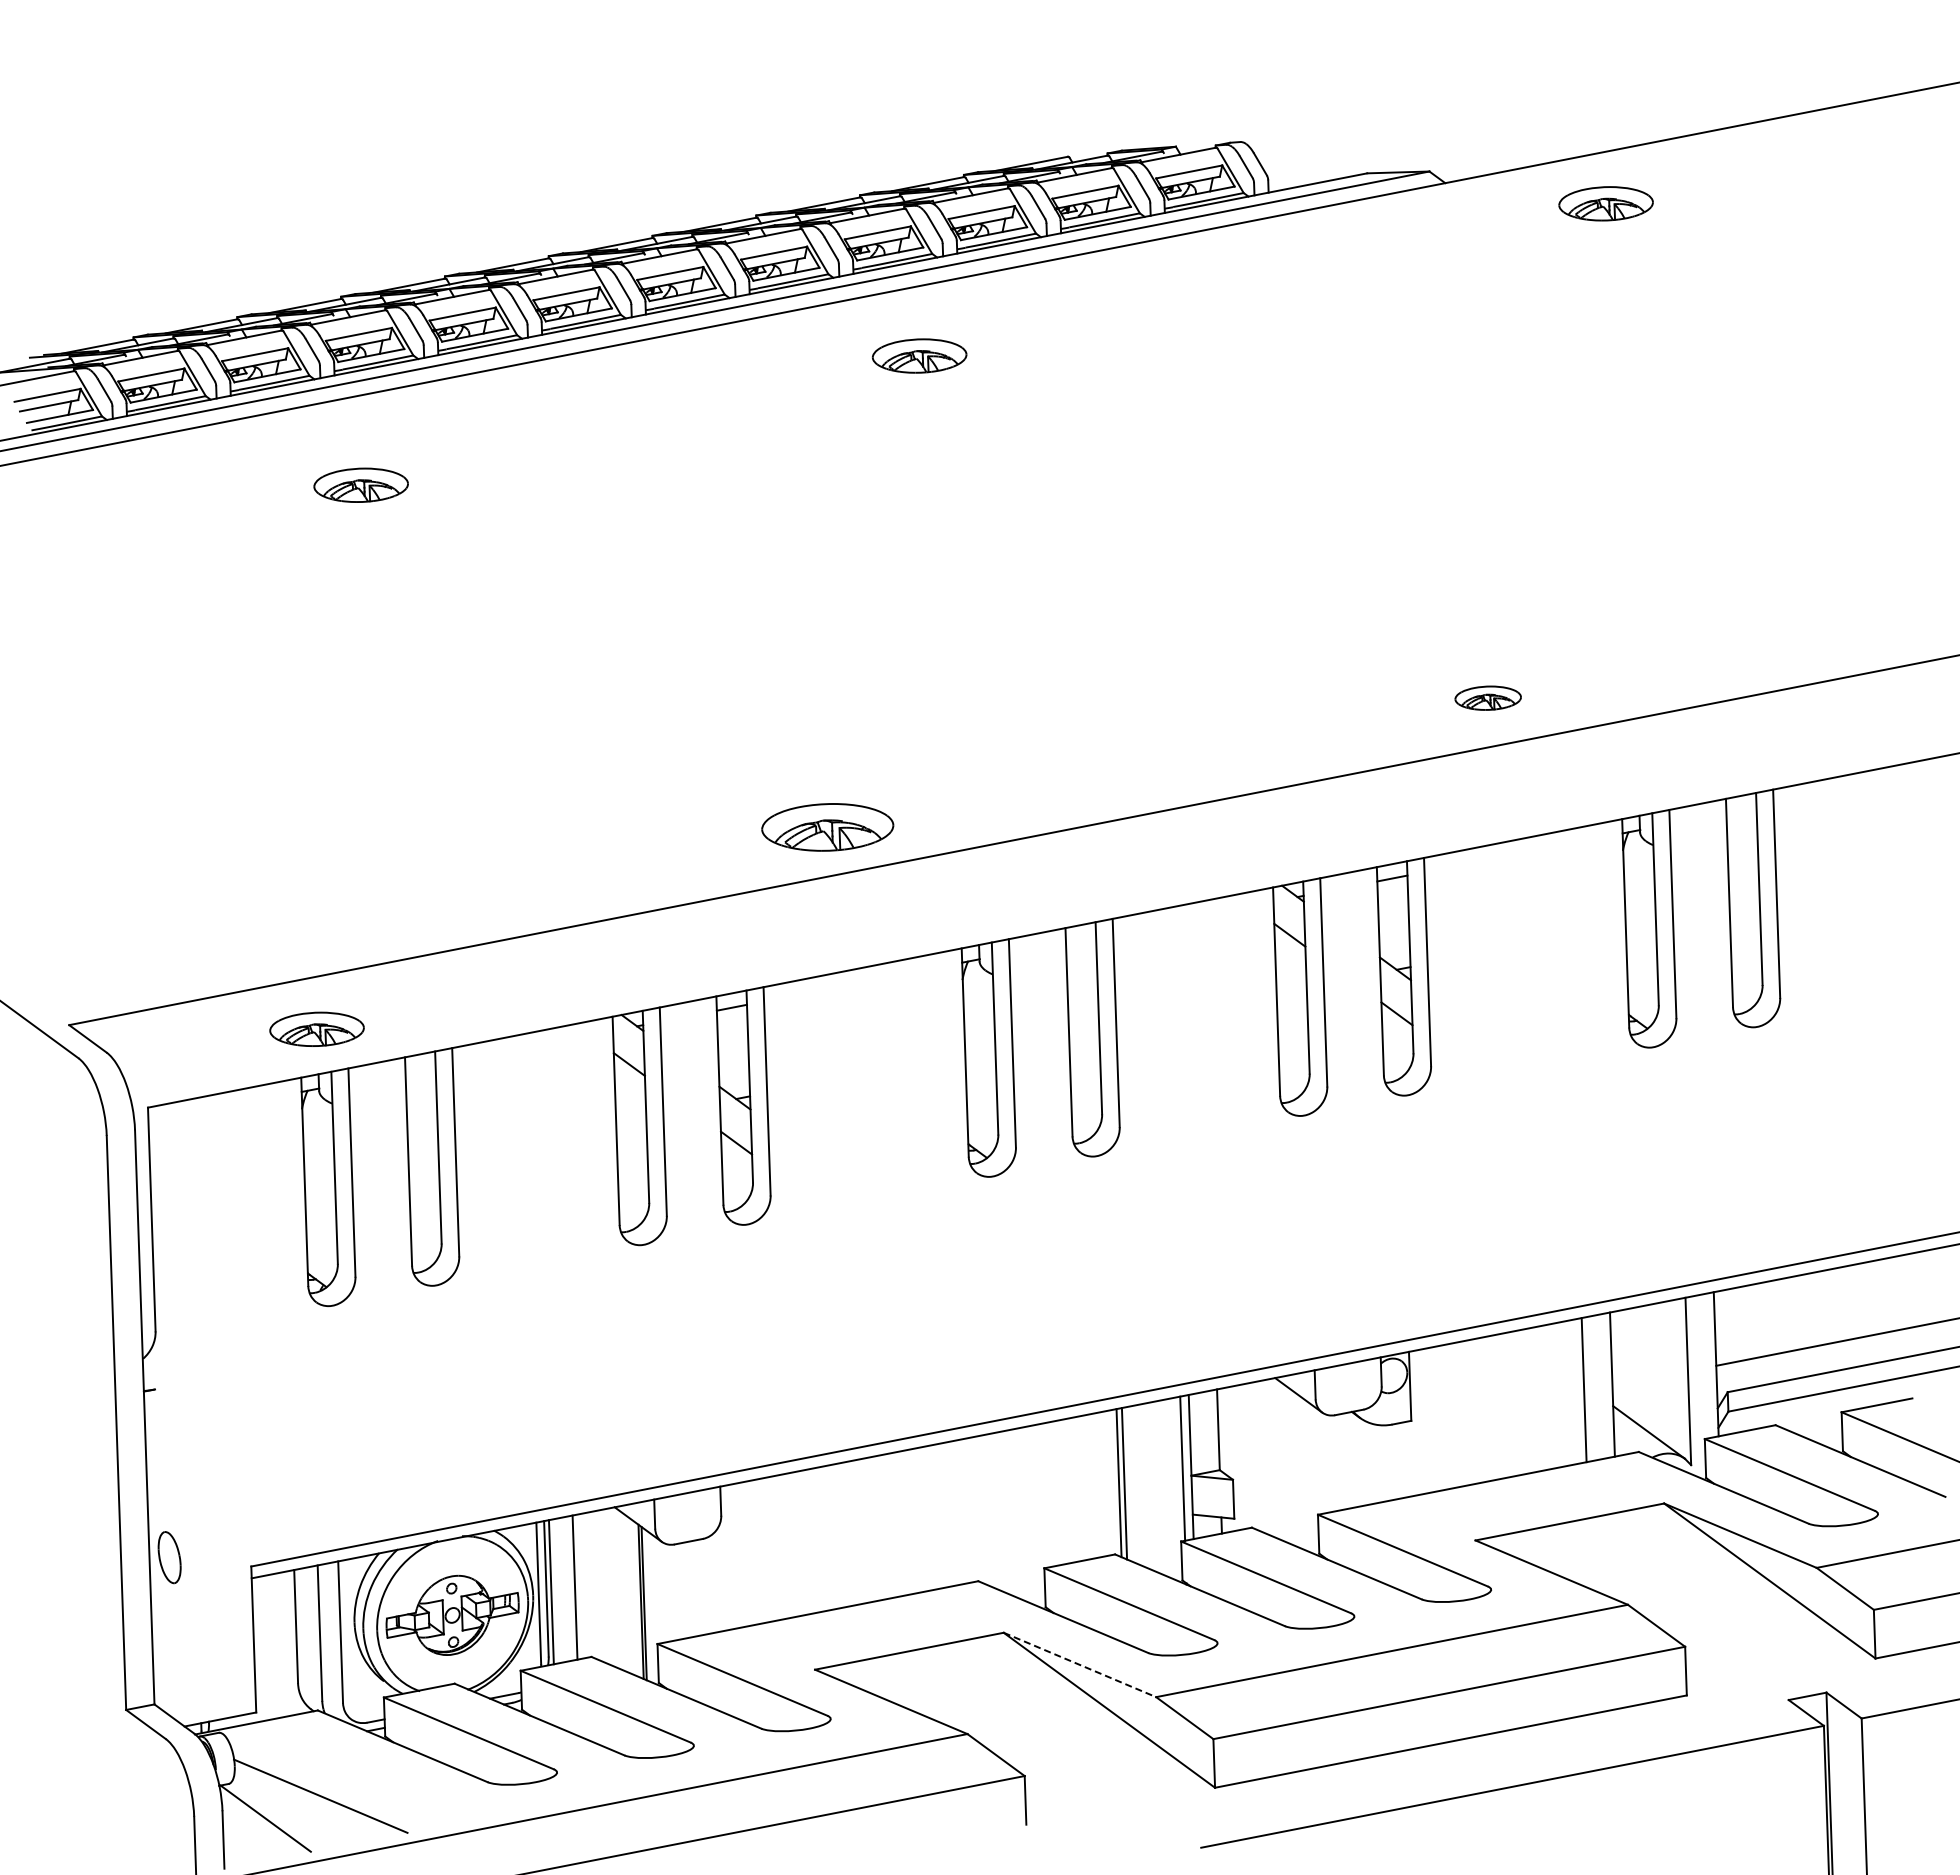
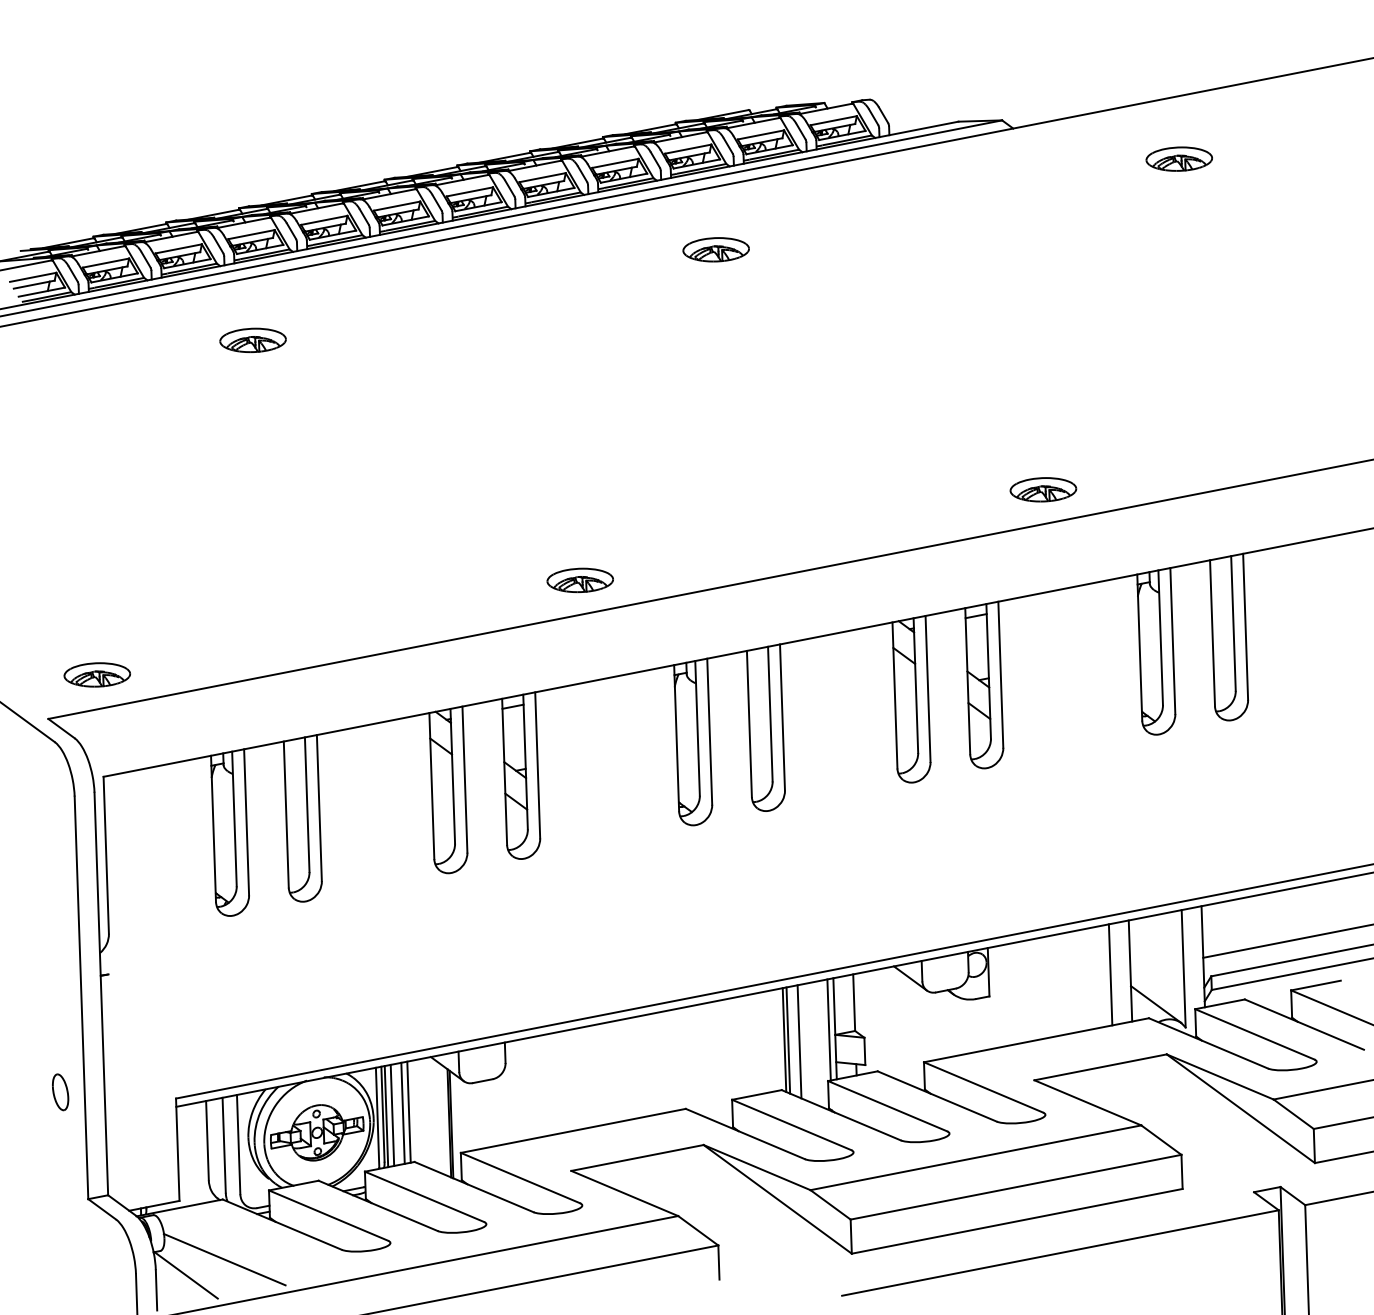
part: (1605, 203) -> (1178, 158), moved
part: (919, 355) -> (716, 249), moved
part: (1487, 697) -> (1042, 489), size x1.43
part: (827, 827) -> (580, 580), size x0.71
part: (316, 1028) -> (96, 674), moved
line: (1140, 1485) -> (799, 1041), added
part: (169, 1557) -> (60, 1092), moved
line: (583, 1585) -> (408, 1111), added
line: (559, 1590) -> (392, 1115), added
line: (1079, 1664) -> (756, 1167), dashed -> solid

